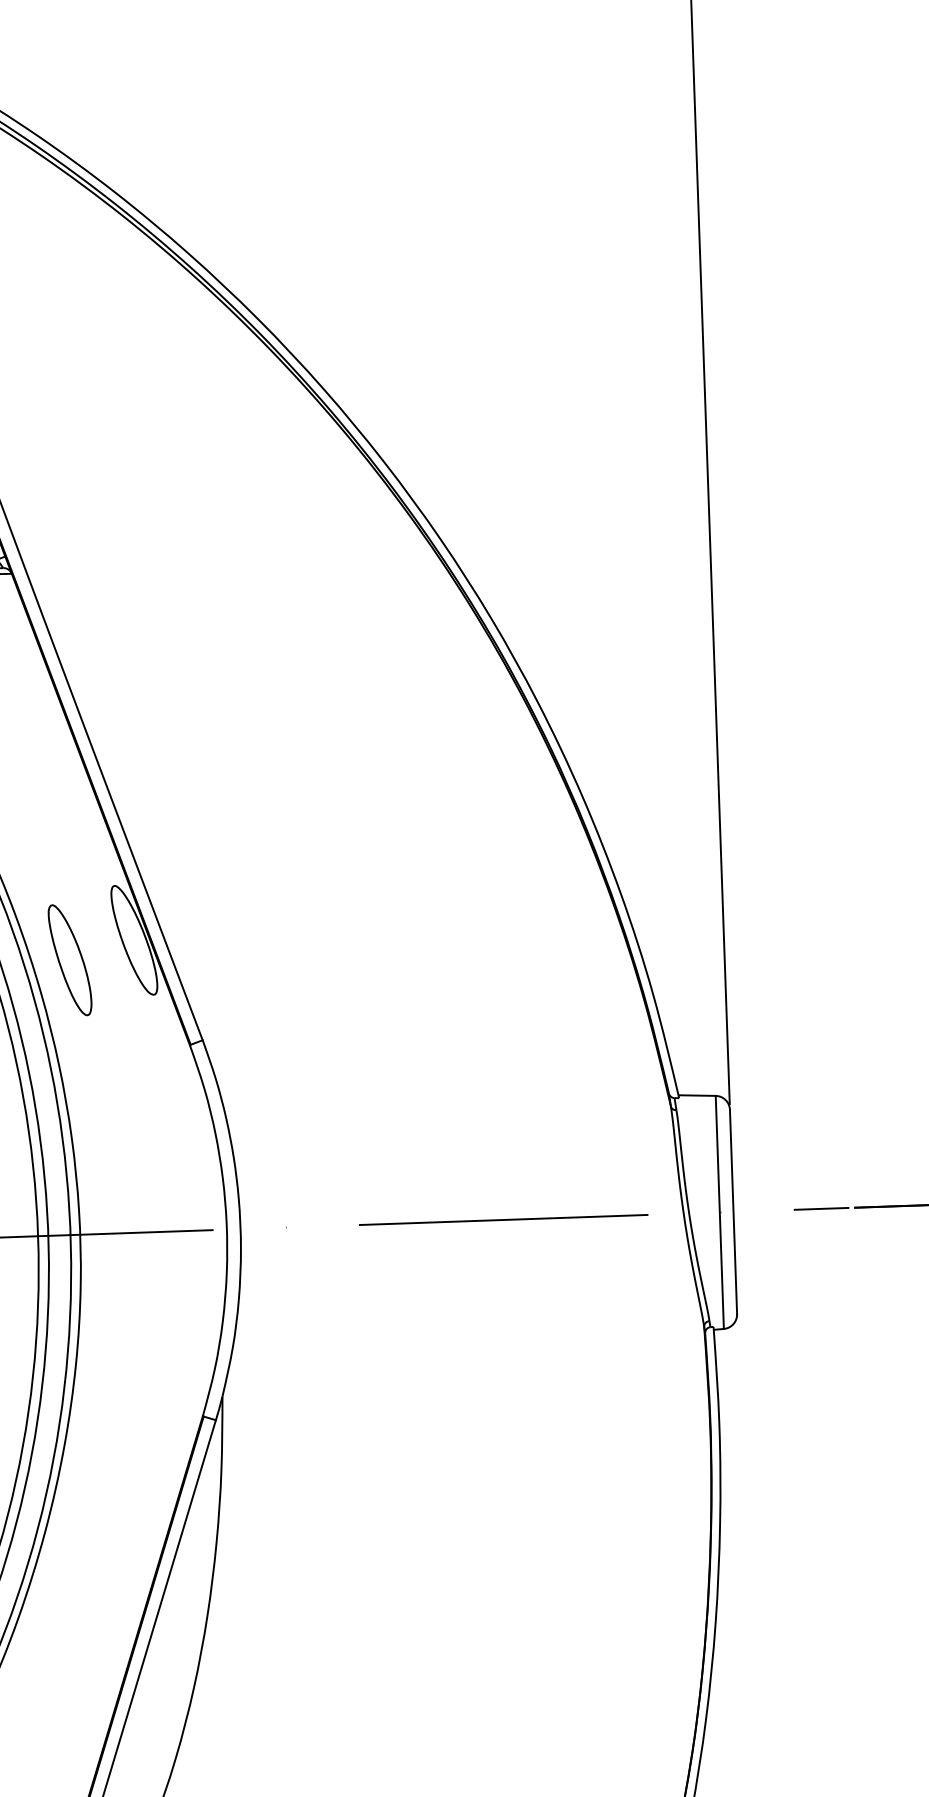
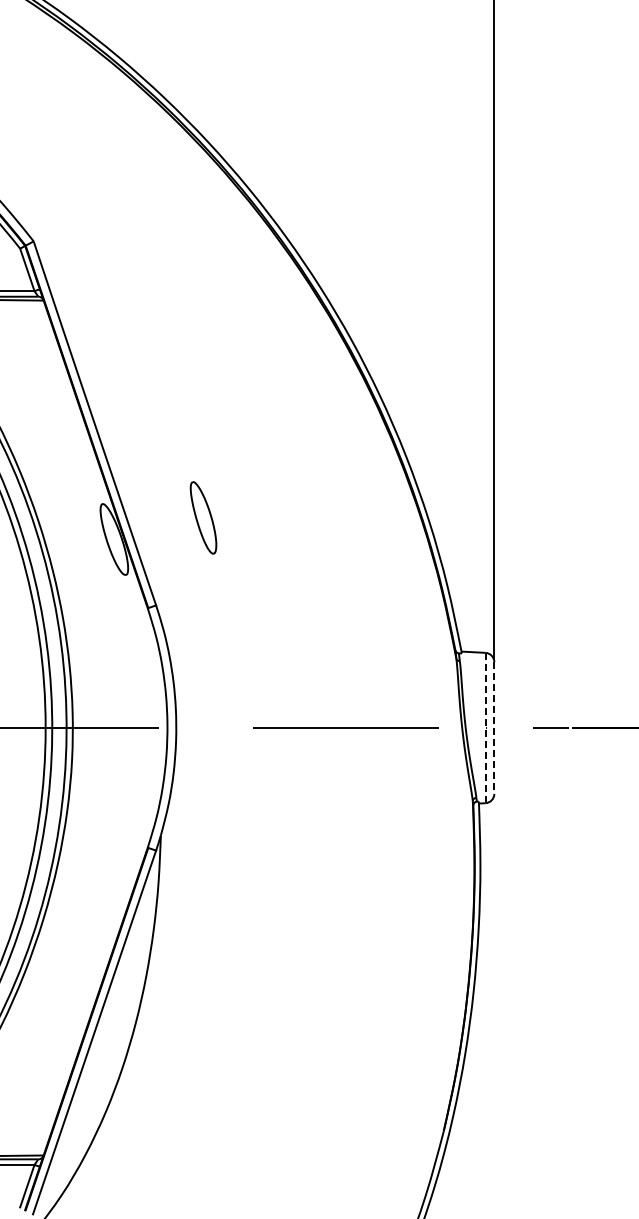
part: (70, 959) -> (203, 517), moved
line: (719, 1211) -> (485, 727), solid -> dashed
line: (733, 1212) -> (494, 728), solid -> dashed

